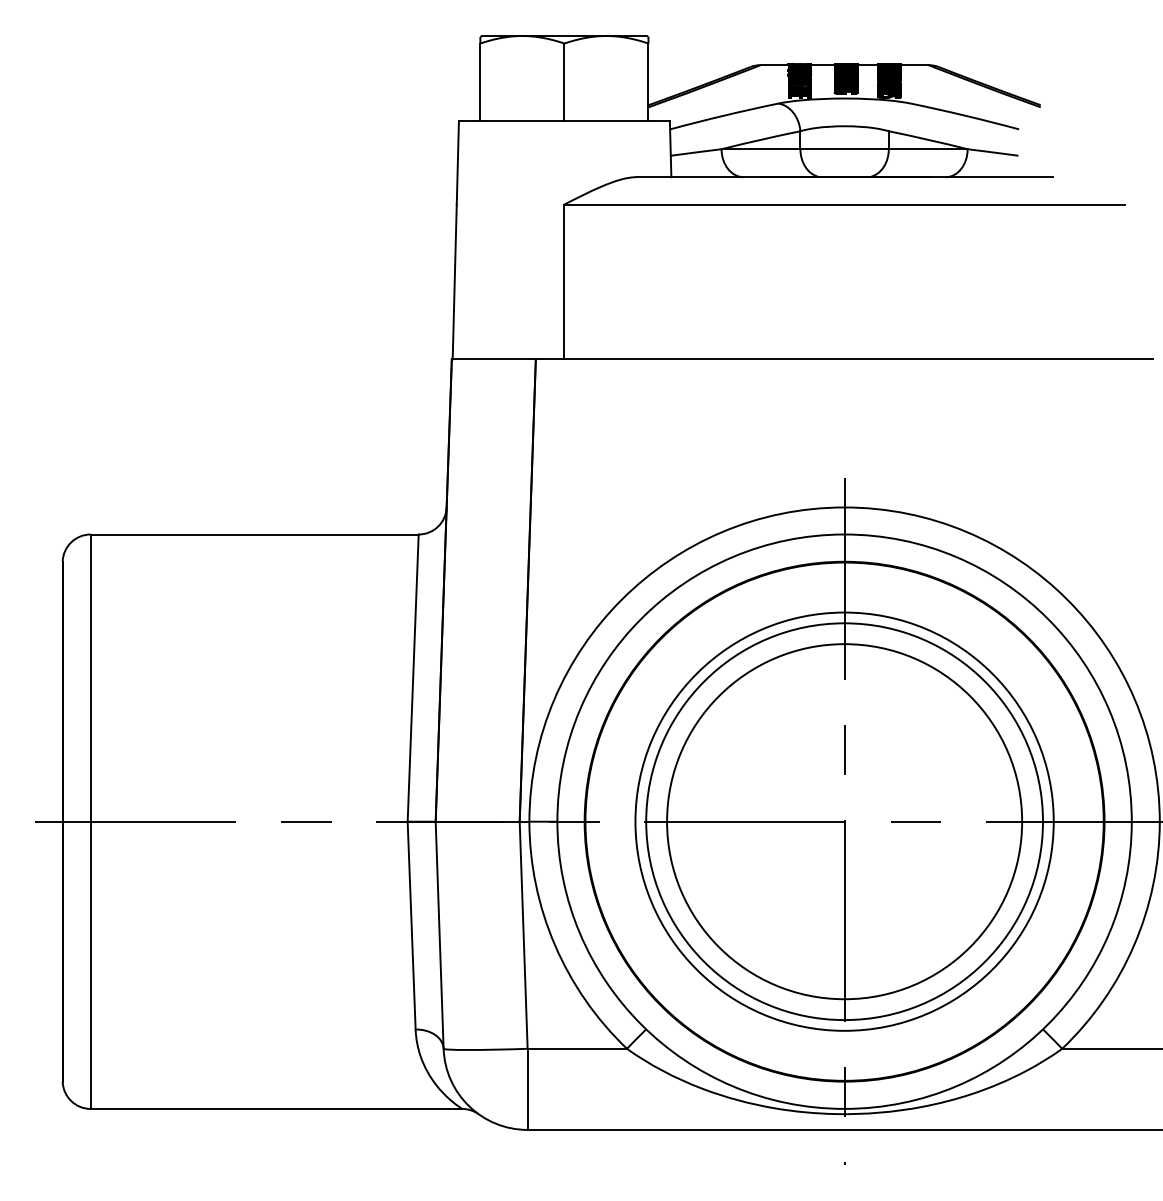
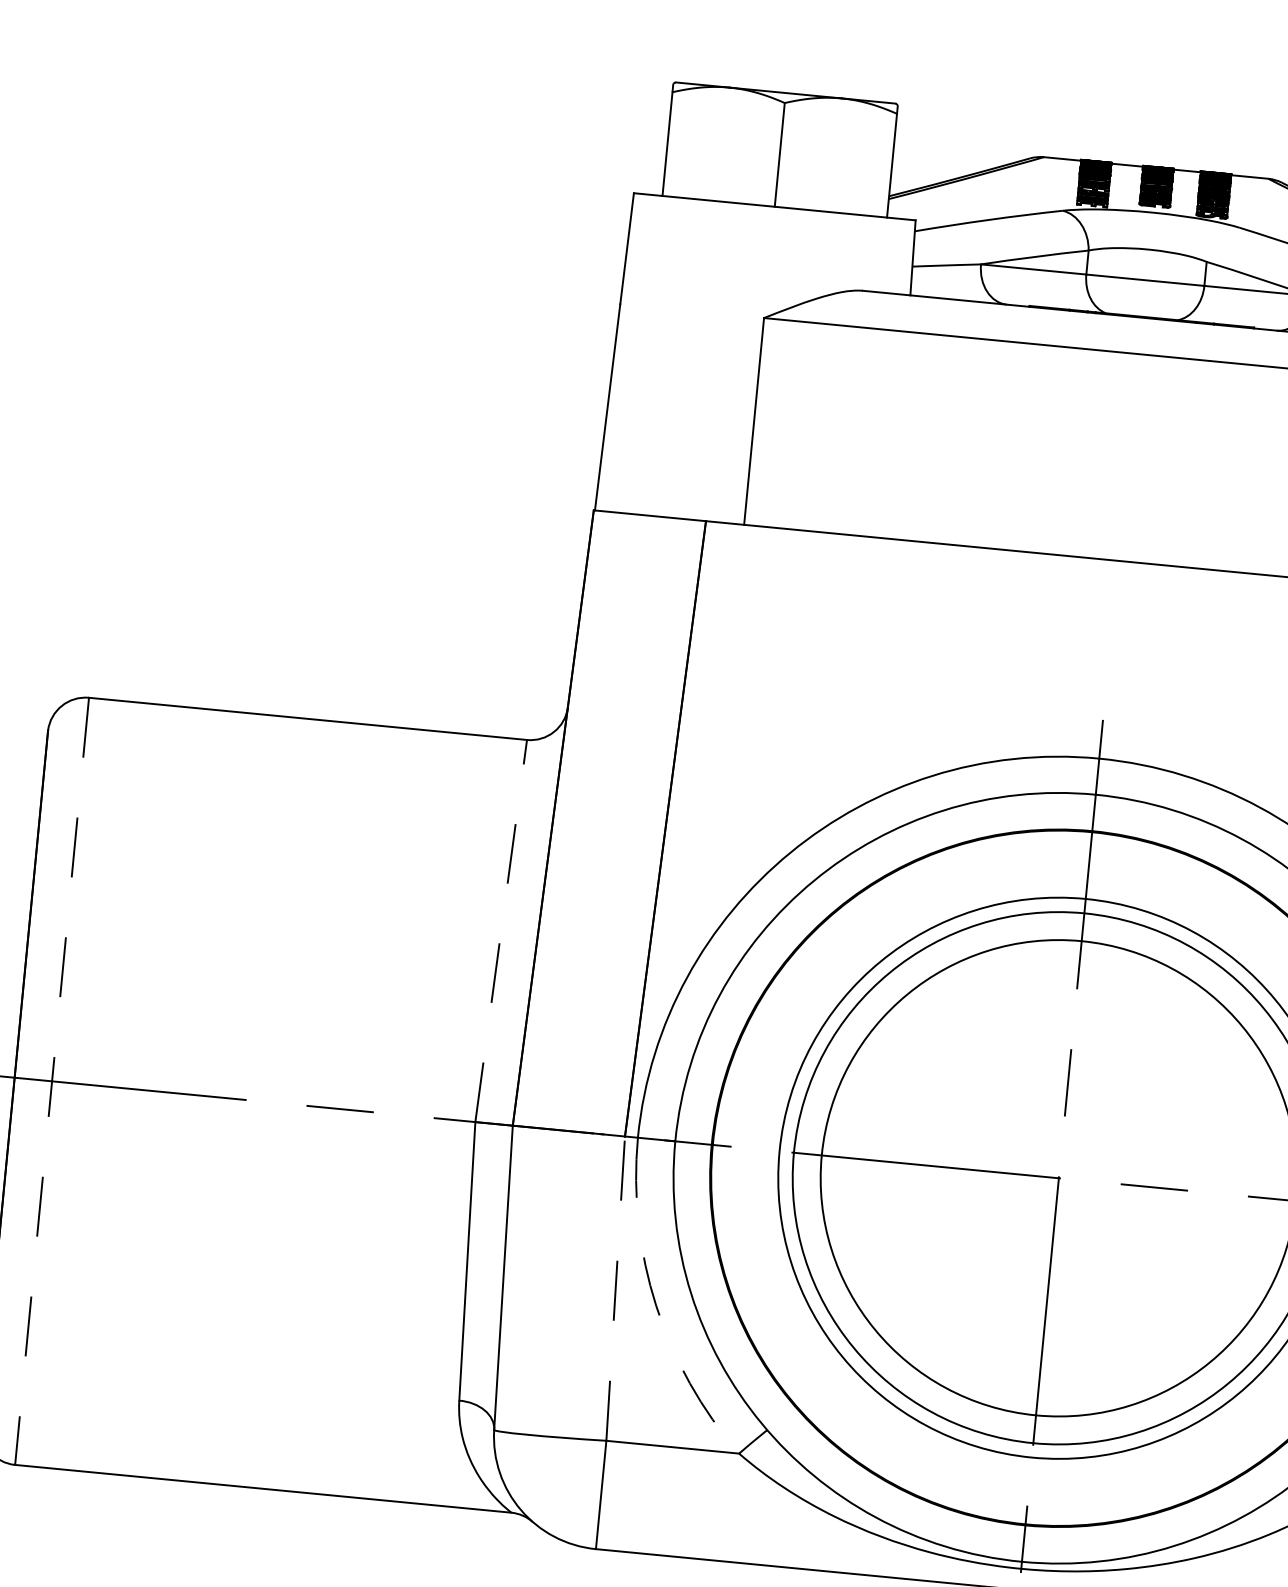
line: (413, 678) -> (501, 931), solid -> dashed
line: (90, 822) -> (51, 1082), solid -> dashed
line: (523, 935) -> (615, 1288), solid -> dashed
arc: (555, 945) -> (656, 1306), solid -> dashed

